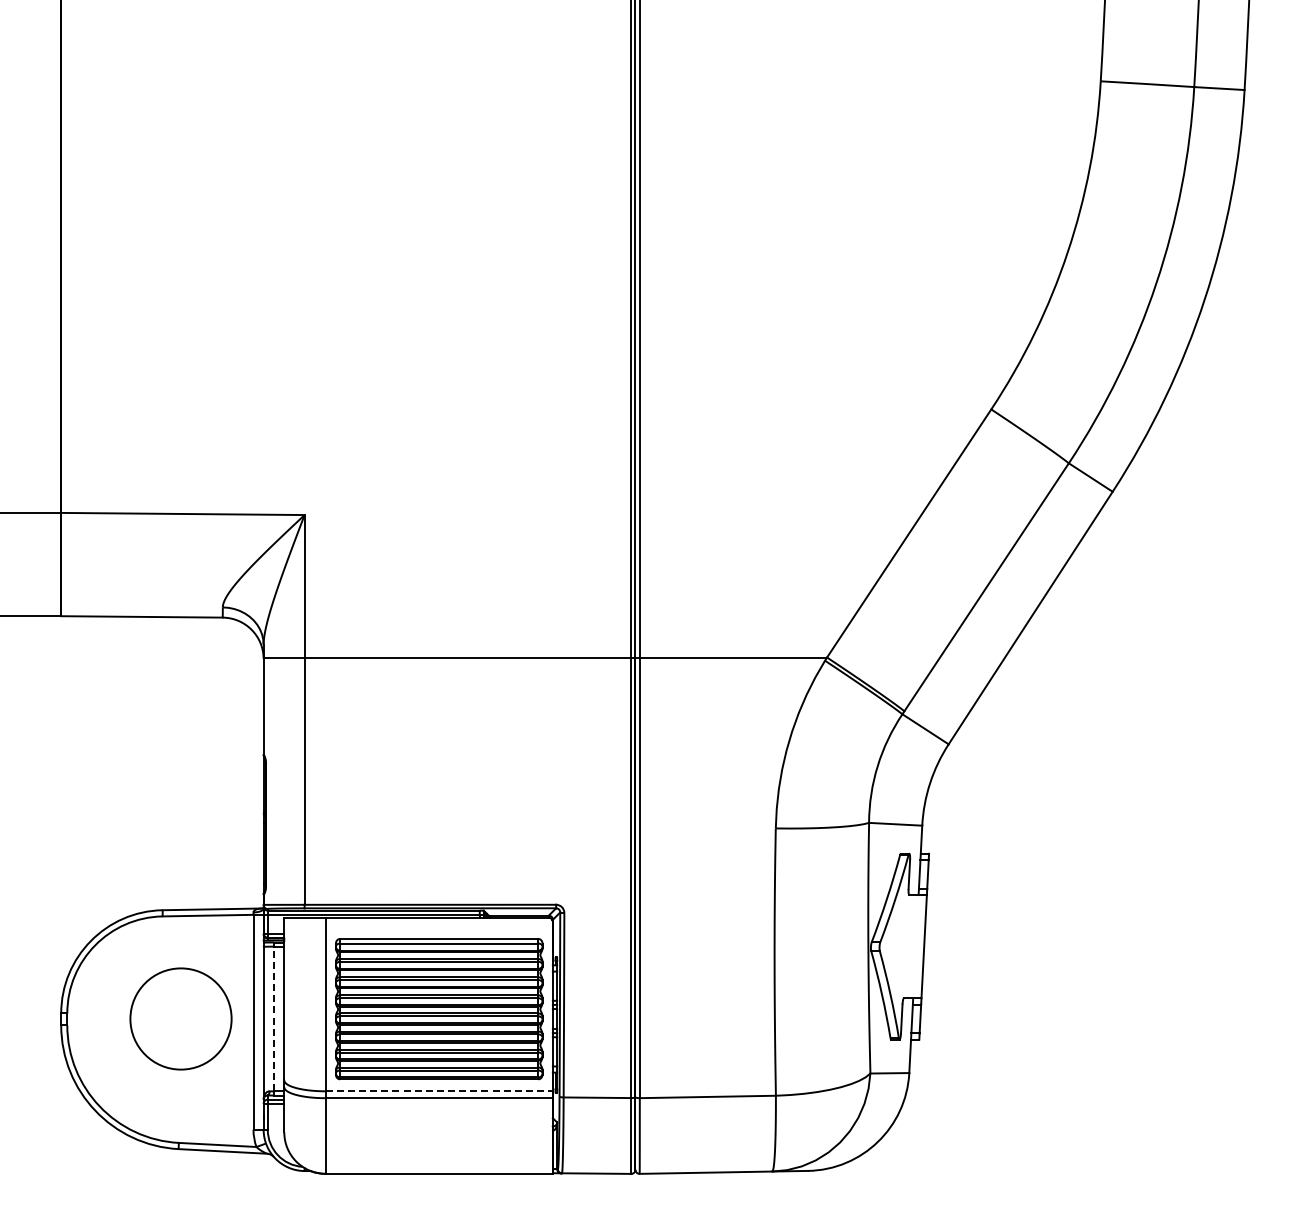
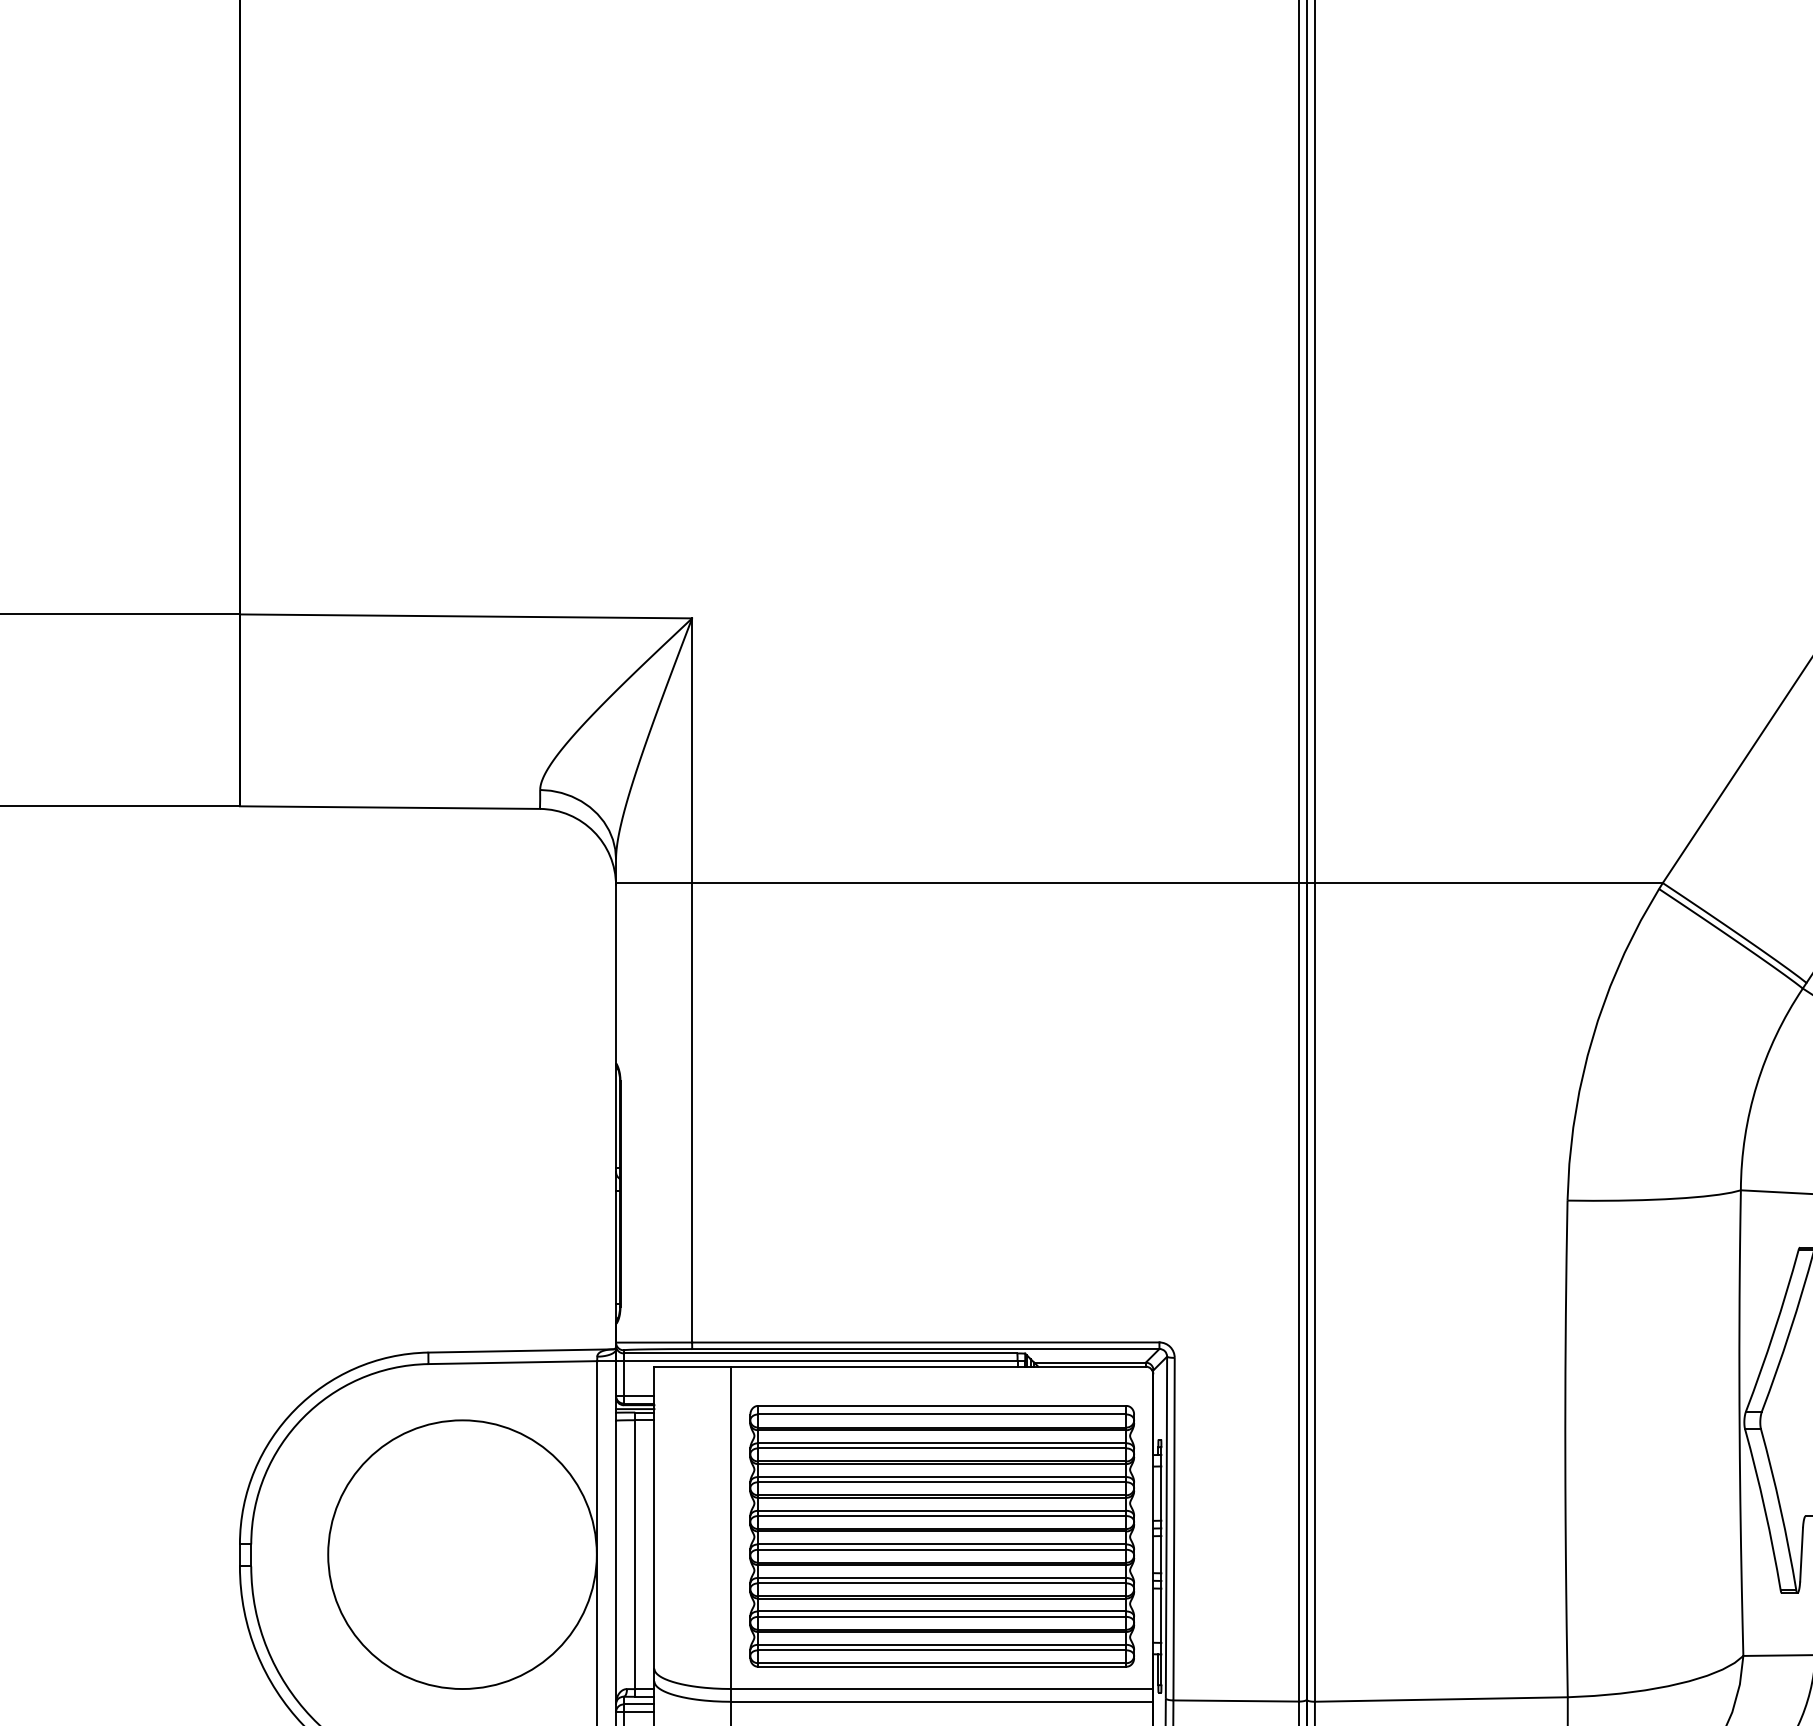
circle: (180, 1018) -> (461, 1553), size x1.43
line: (273, 1018) -> (634, 1553), dashed -> solid
line: (439, 1091) -> (942, 1689), dashed -> solid

